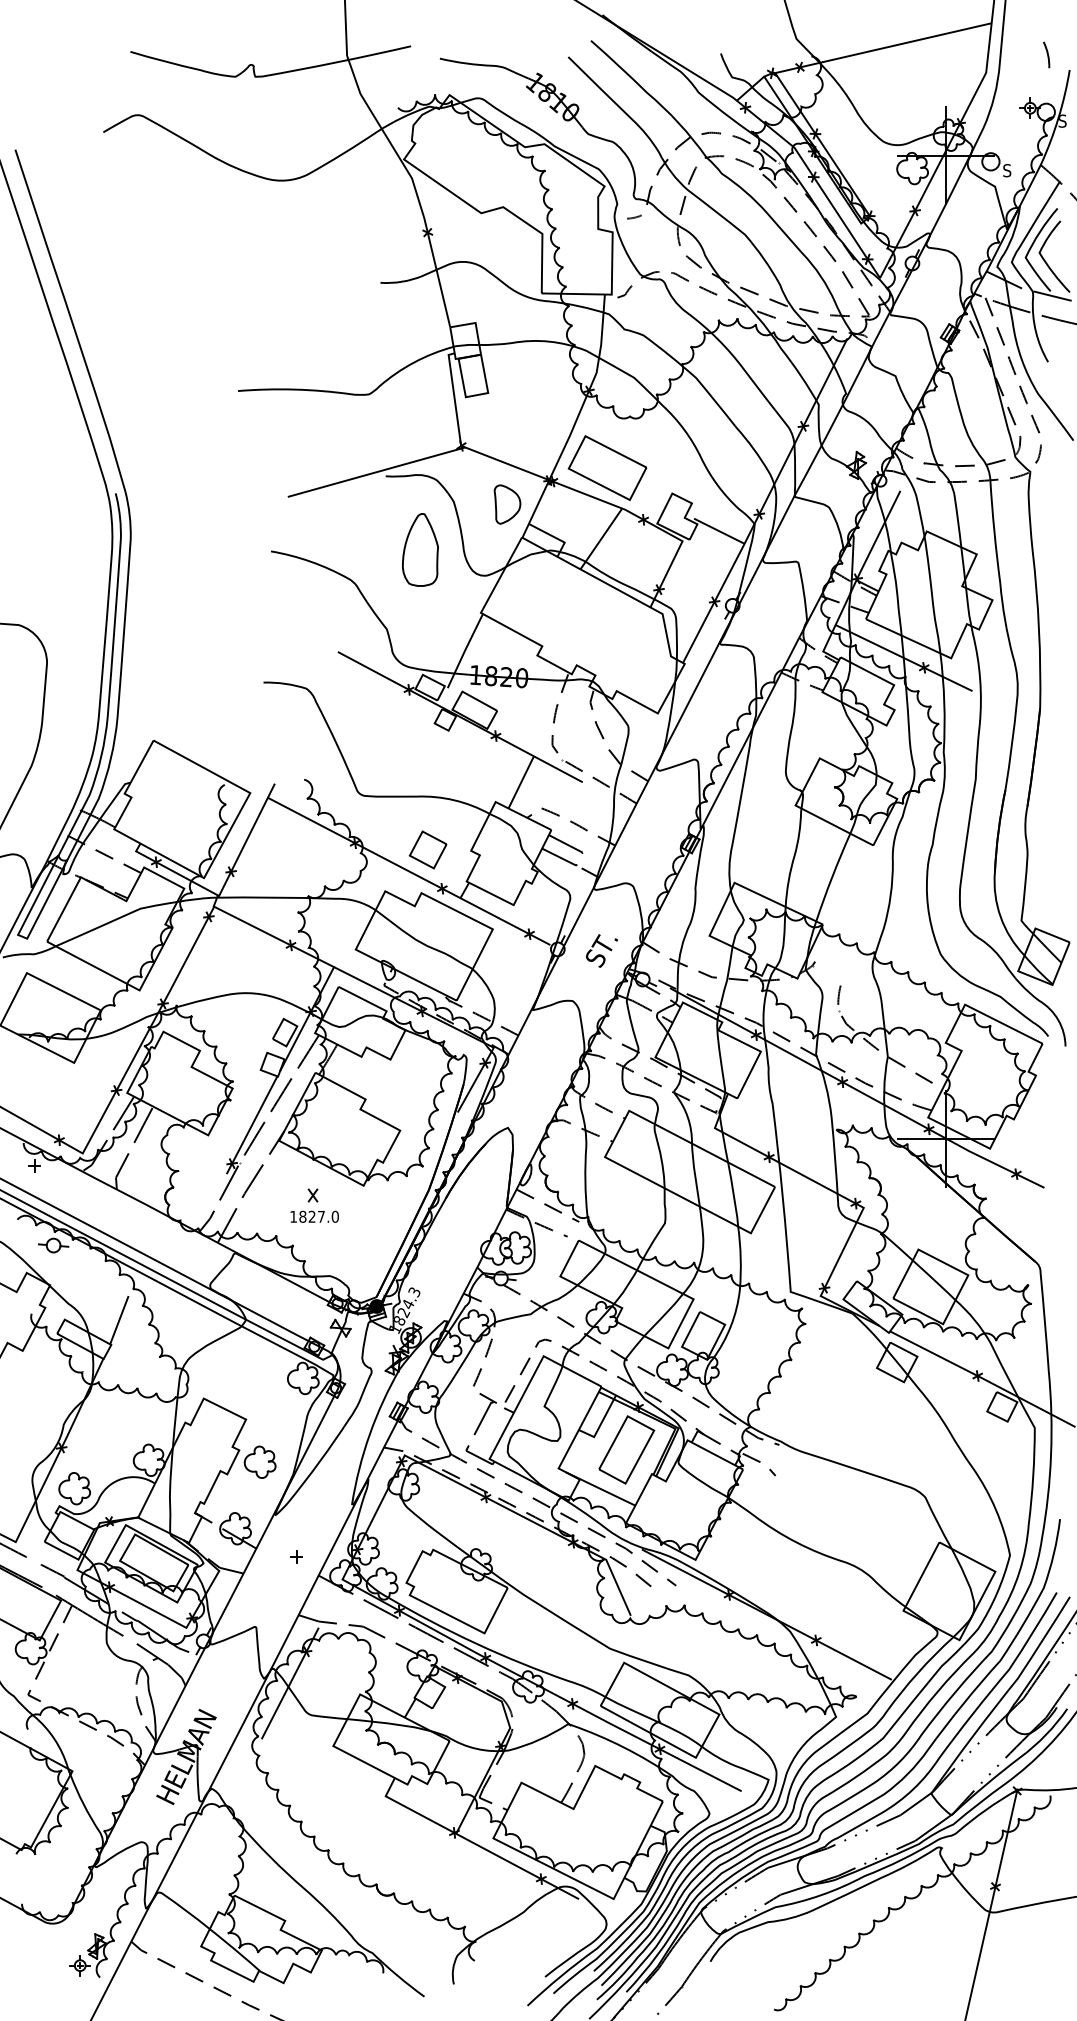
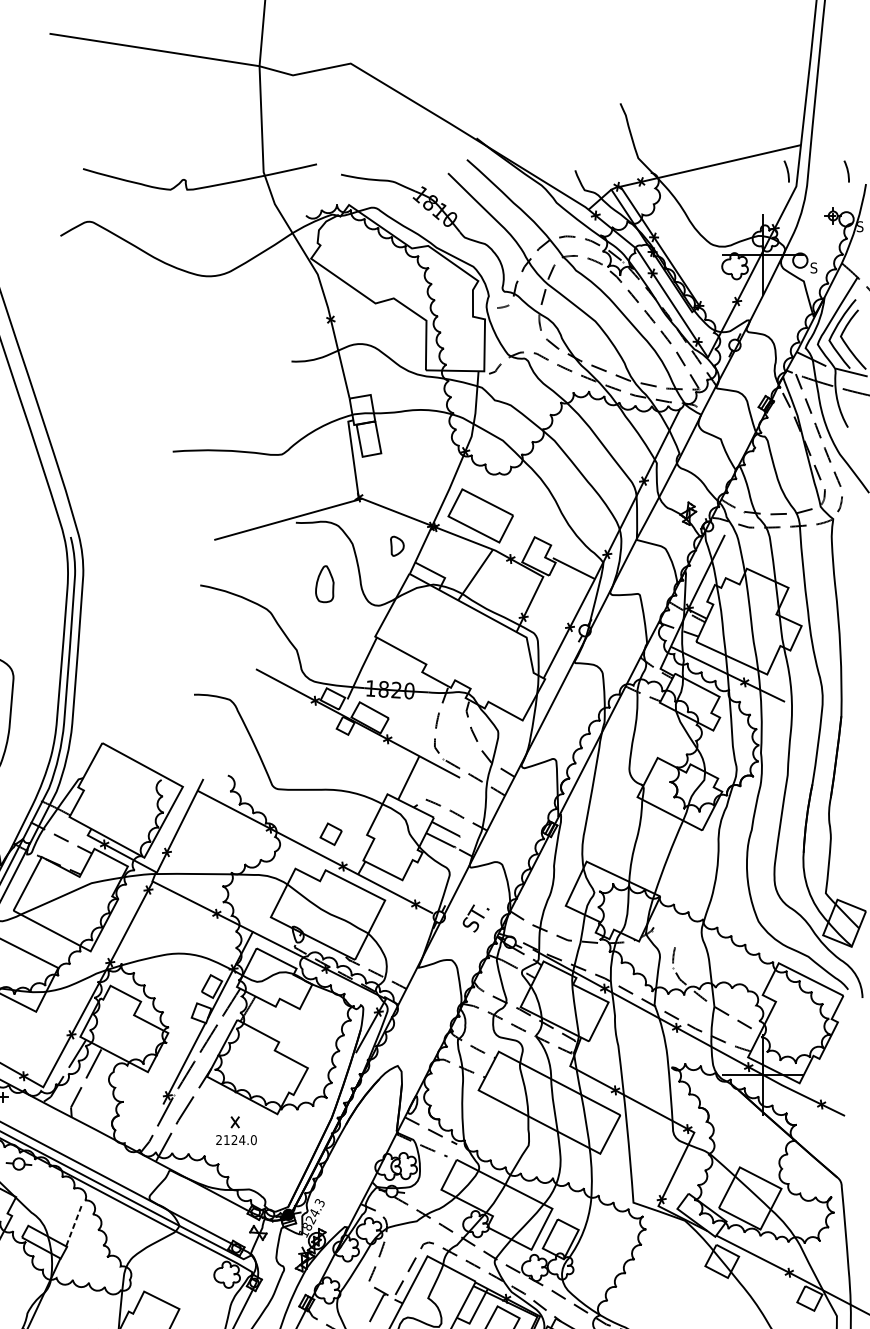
curve: (974, 53) -> (786, 170), added
part: (507, 504) -> (397, 546), size x0.6
part: (420, 549) -> (324, 583), size x0.6
part: (427, 849) -> (330, 833), size x0.7
text: (307, 1216) -> (230, 1139), 1827.0 -> 2124.0
line: (119, 1321) -> (73, 1227), solid -> dashed

